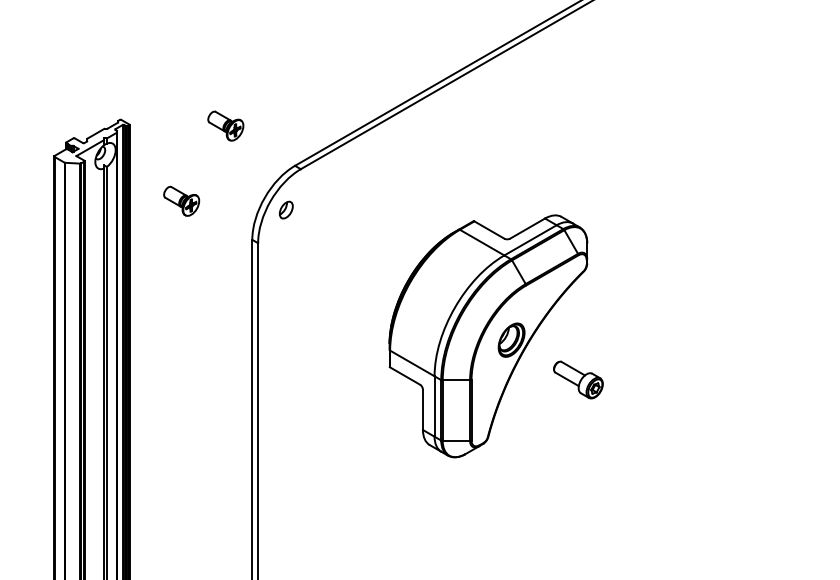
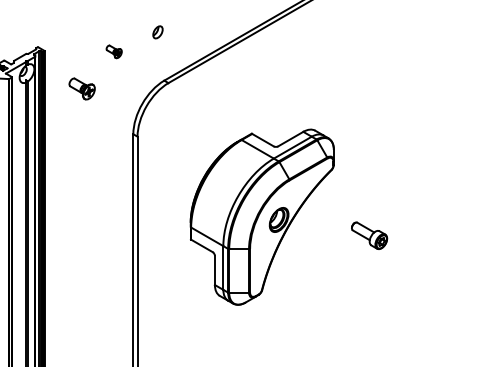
part: (225, 125) -> (113, 51), size x0.6
part: (181, 200) -> (82, 88), moved
part: (286, 209) -> (158, 31), moved
part: (488, 336) -> (262, 217), moved

